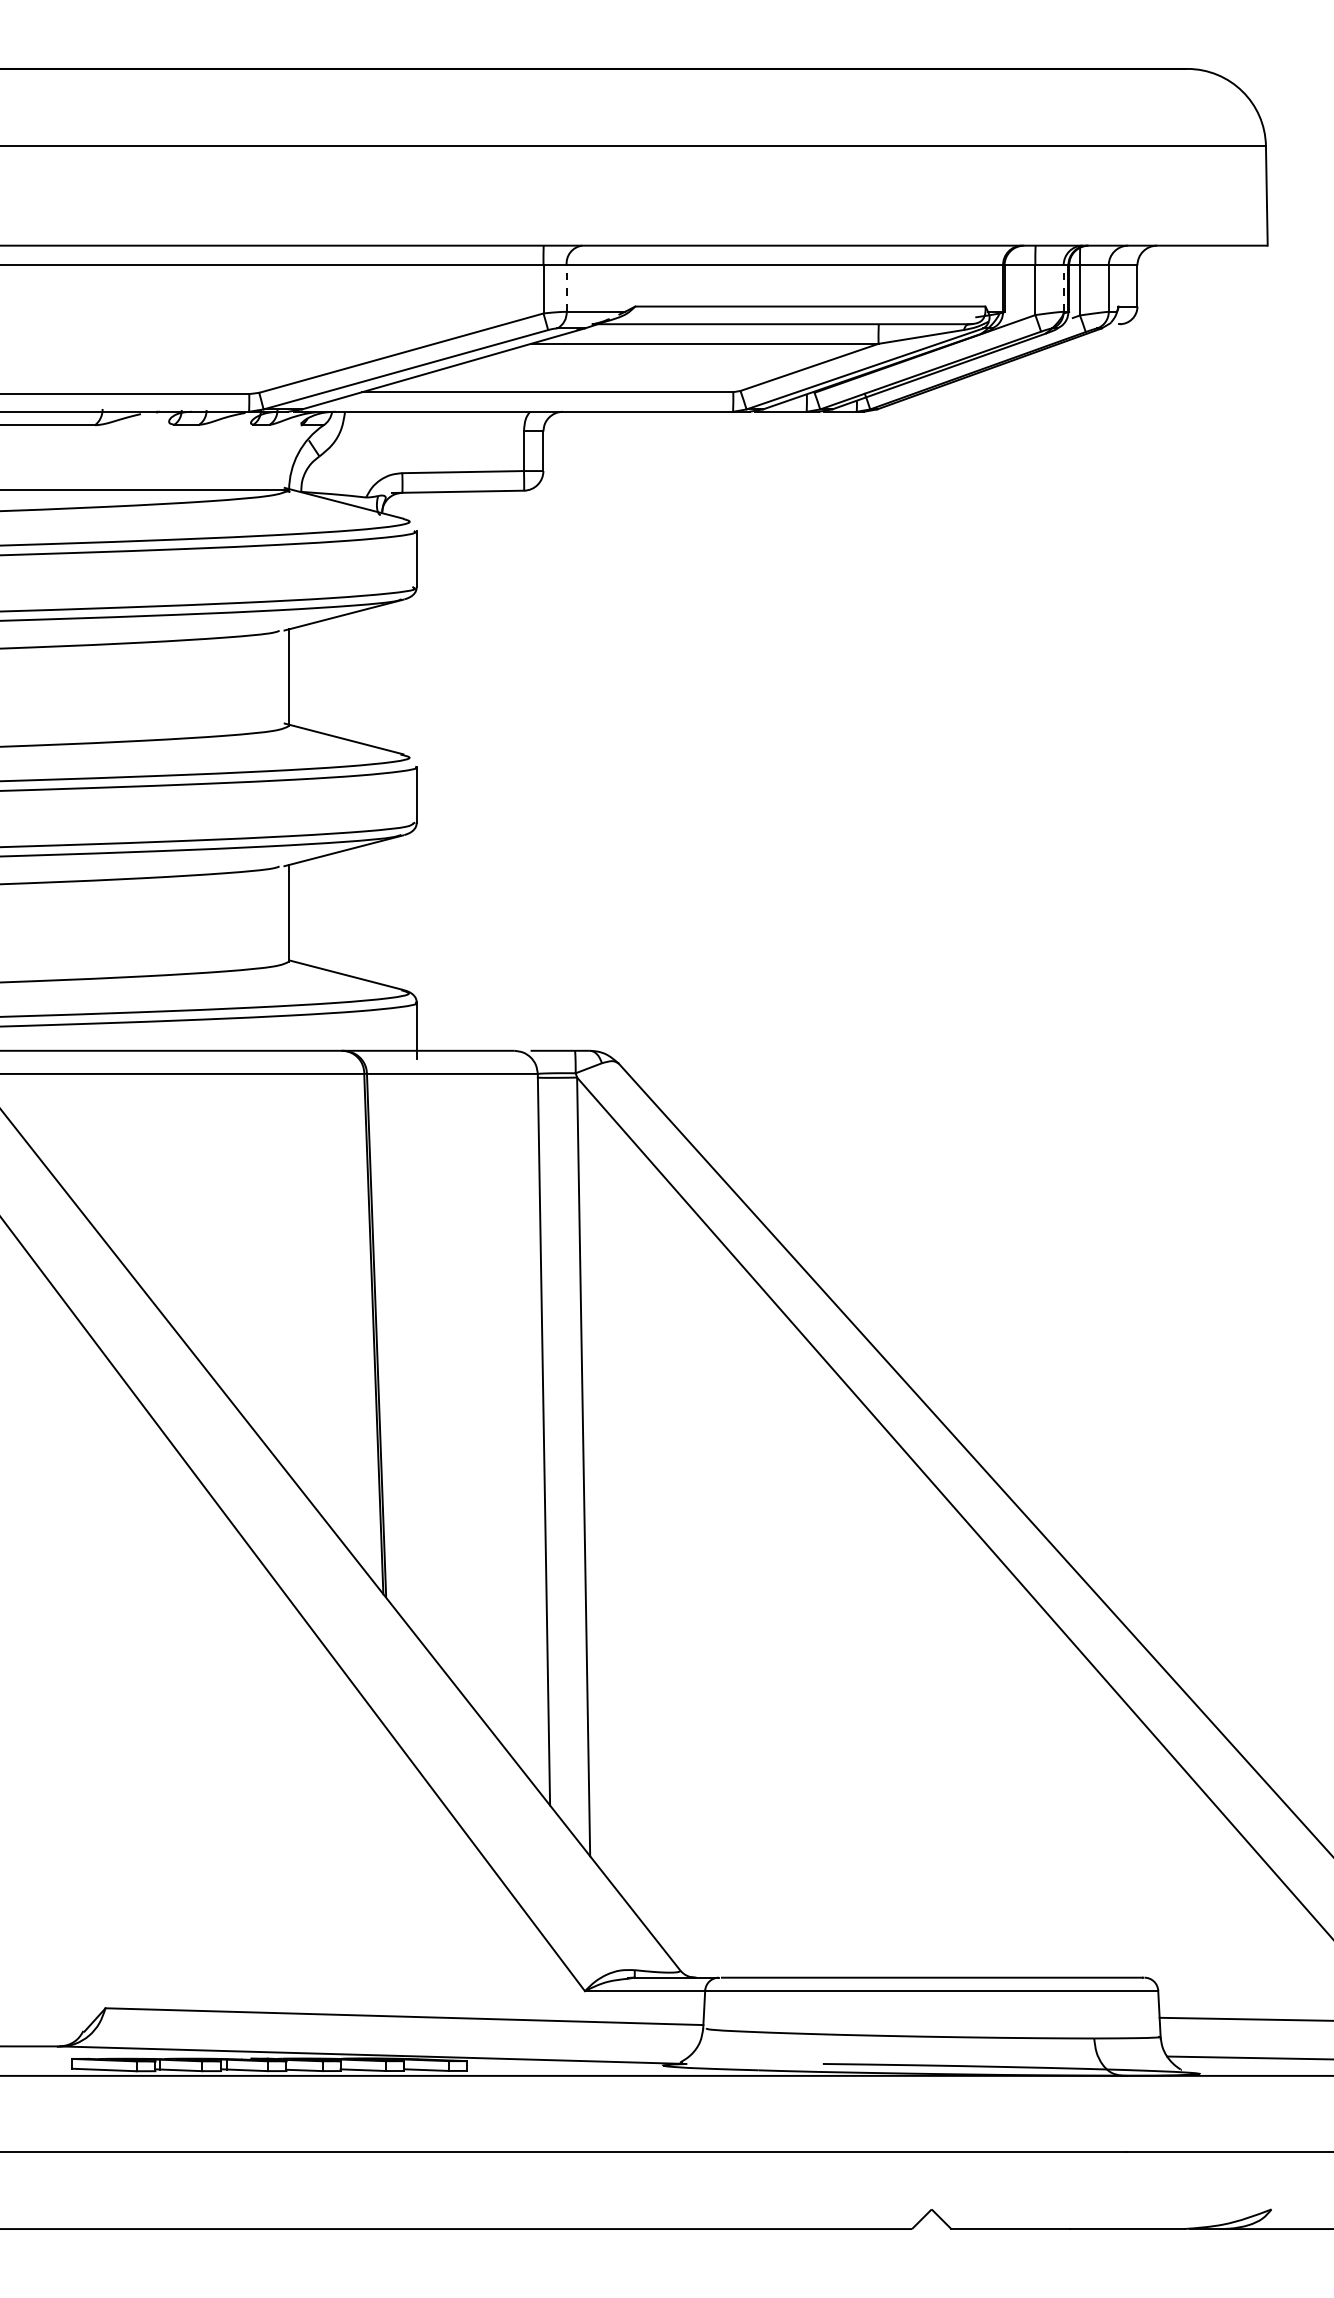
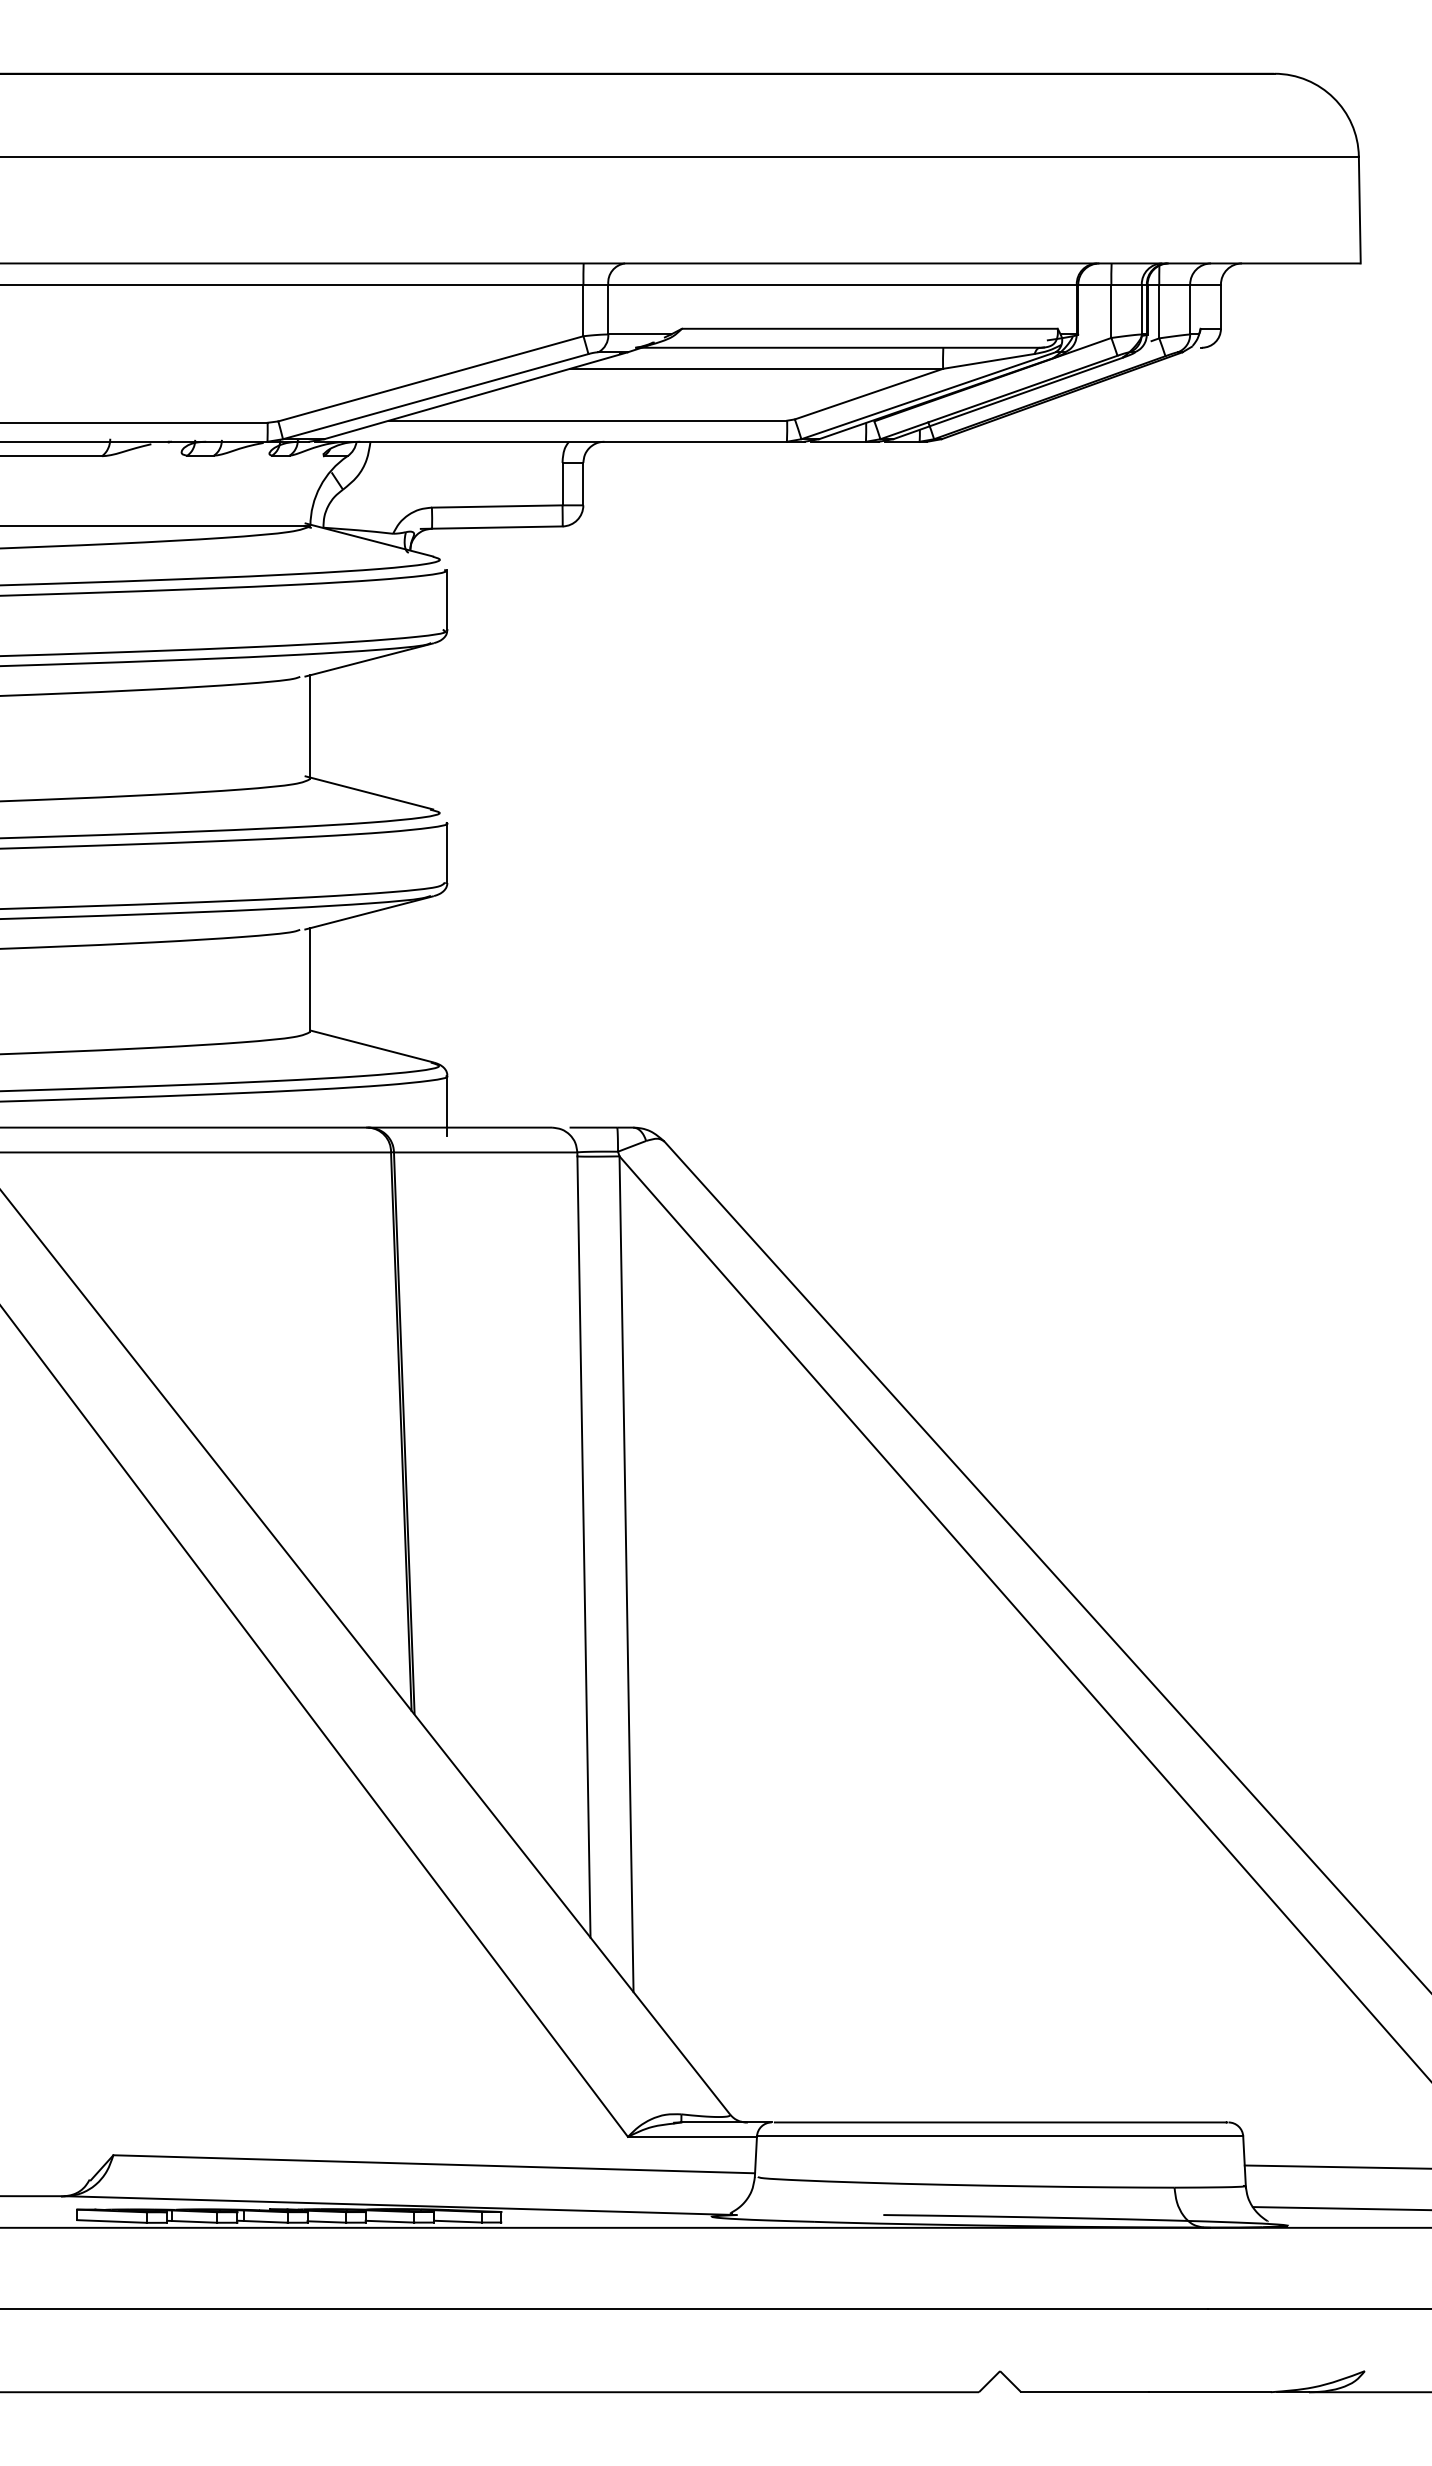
line: (566, 288) -> (608, 309), dashed -> solid
line: (1063, 288) -> (1141, 309), dashed -> solid

